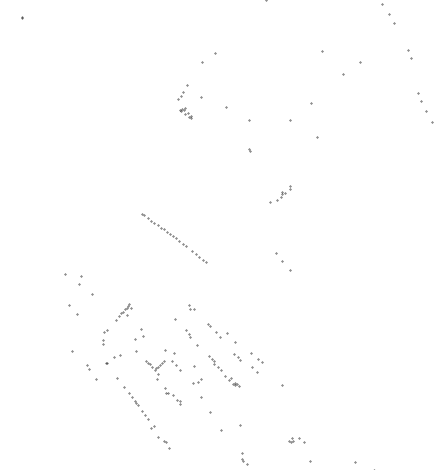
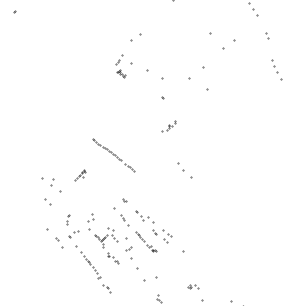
part: (280, 194) -> (168, 126), moved
part: (283, 261) -> (184, 170), size x1.4
part: (123, 312) -> (80, 175), moved

